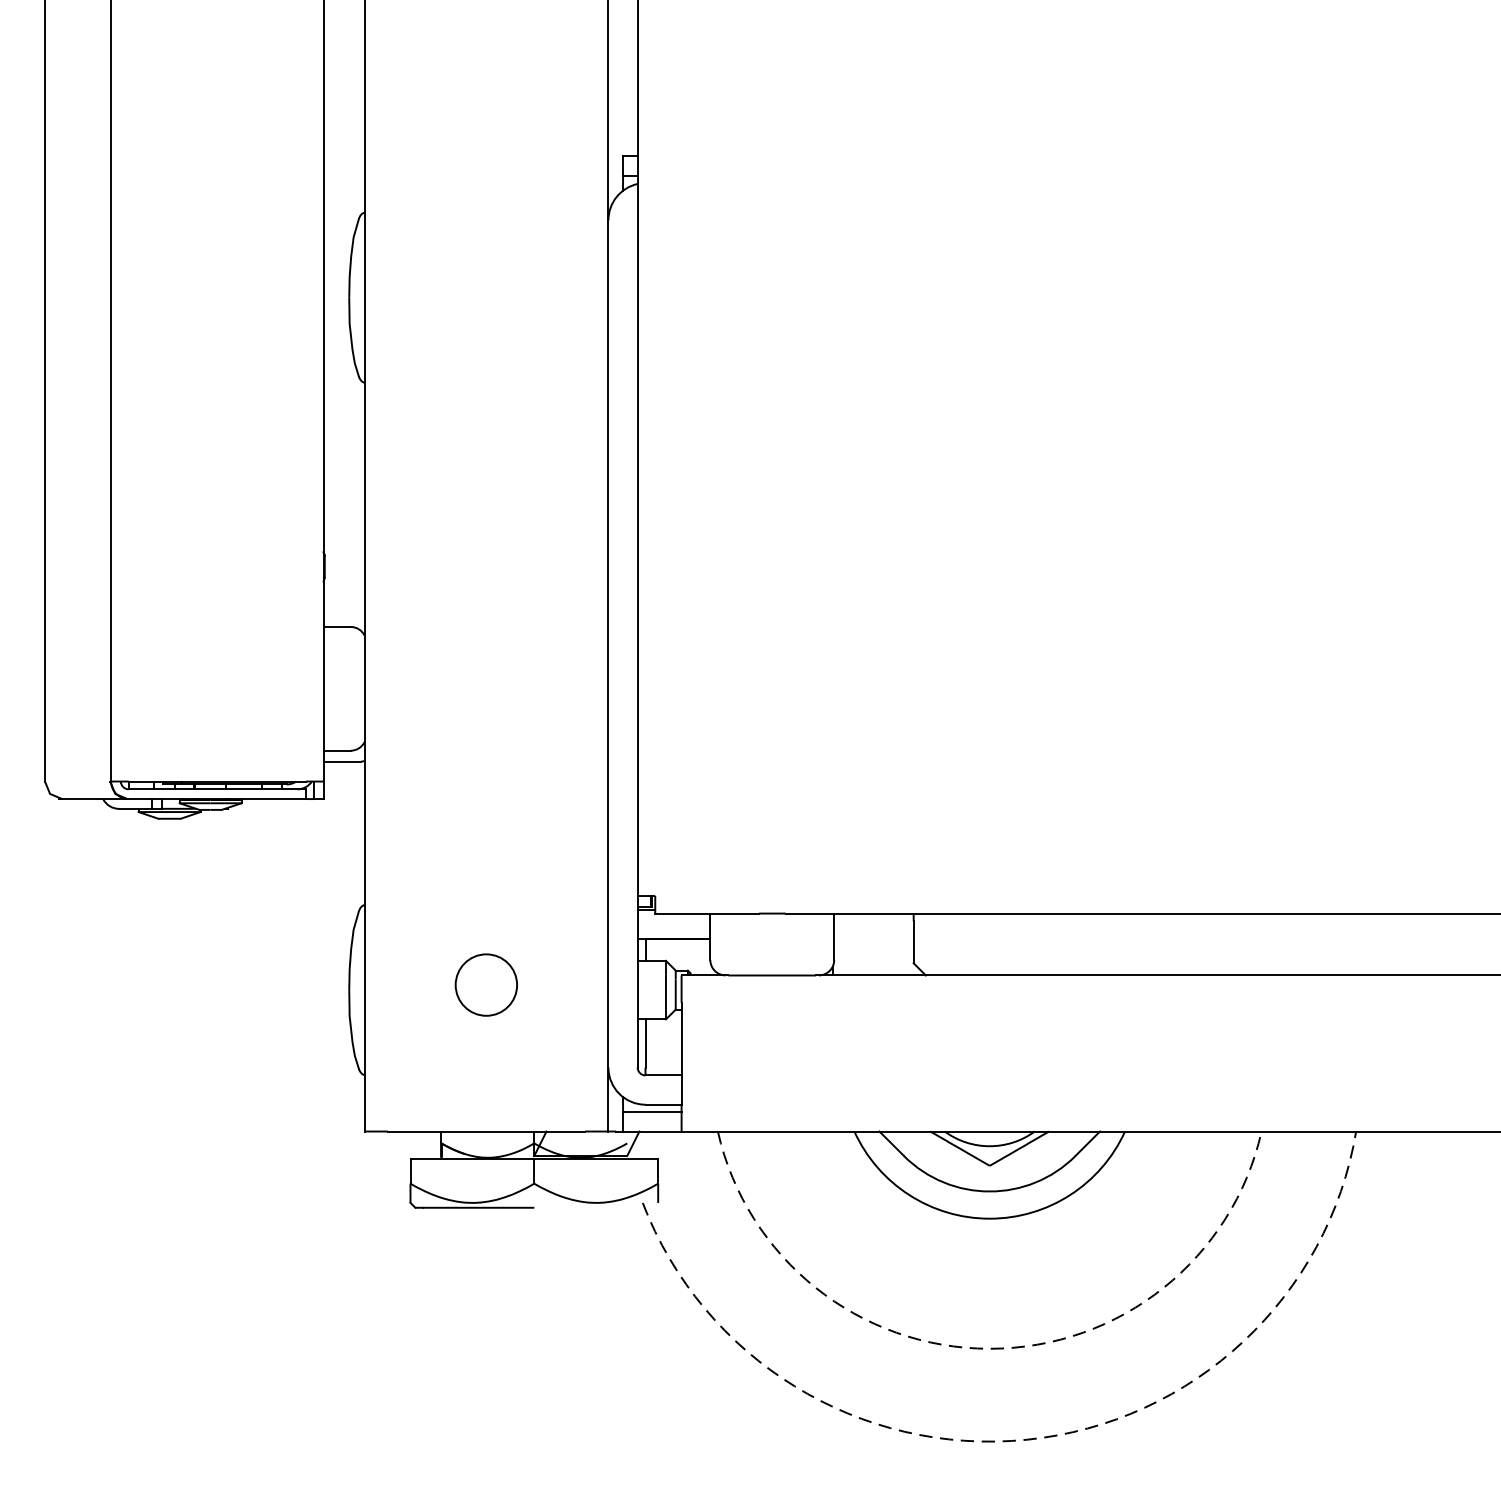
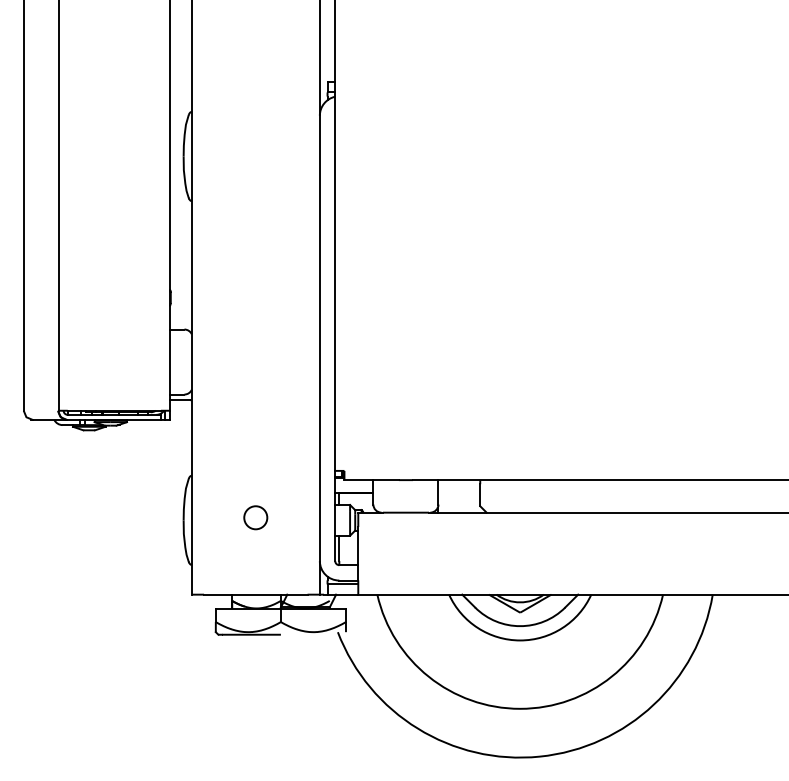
circle: (485, 984) -> (255, 517), size x0.71
arc: (990, 1348) -> (520, 708), dashed -> solid
arc: (1026, 1439) -> (539, 756), dashed -> solid

